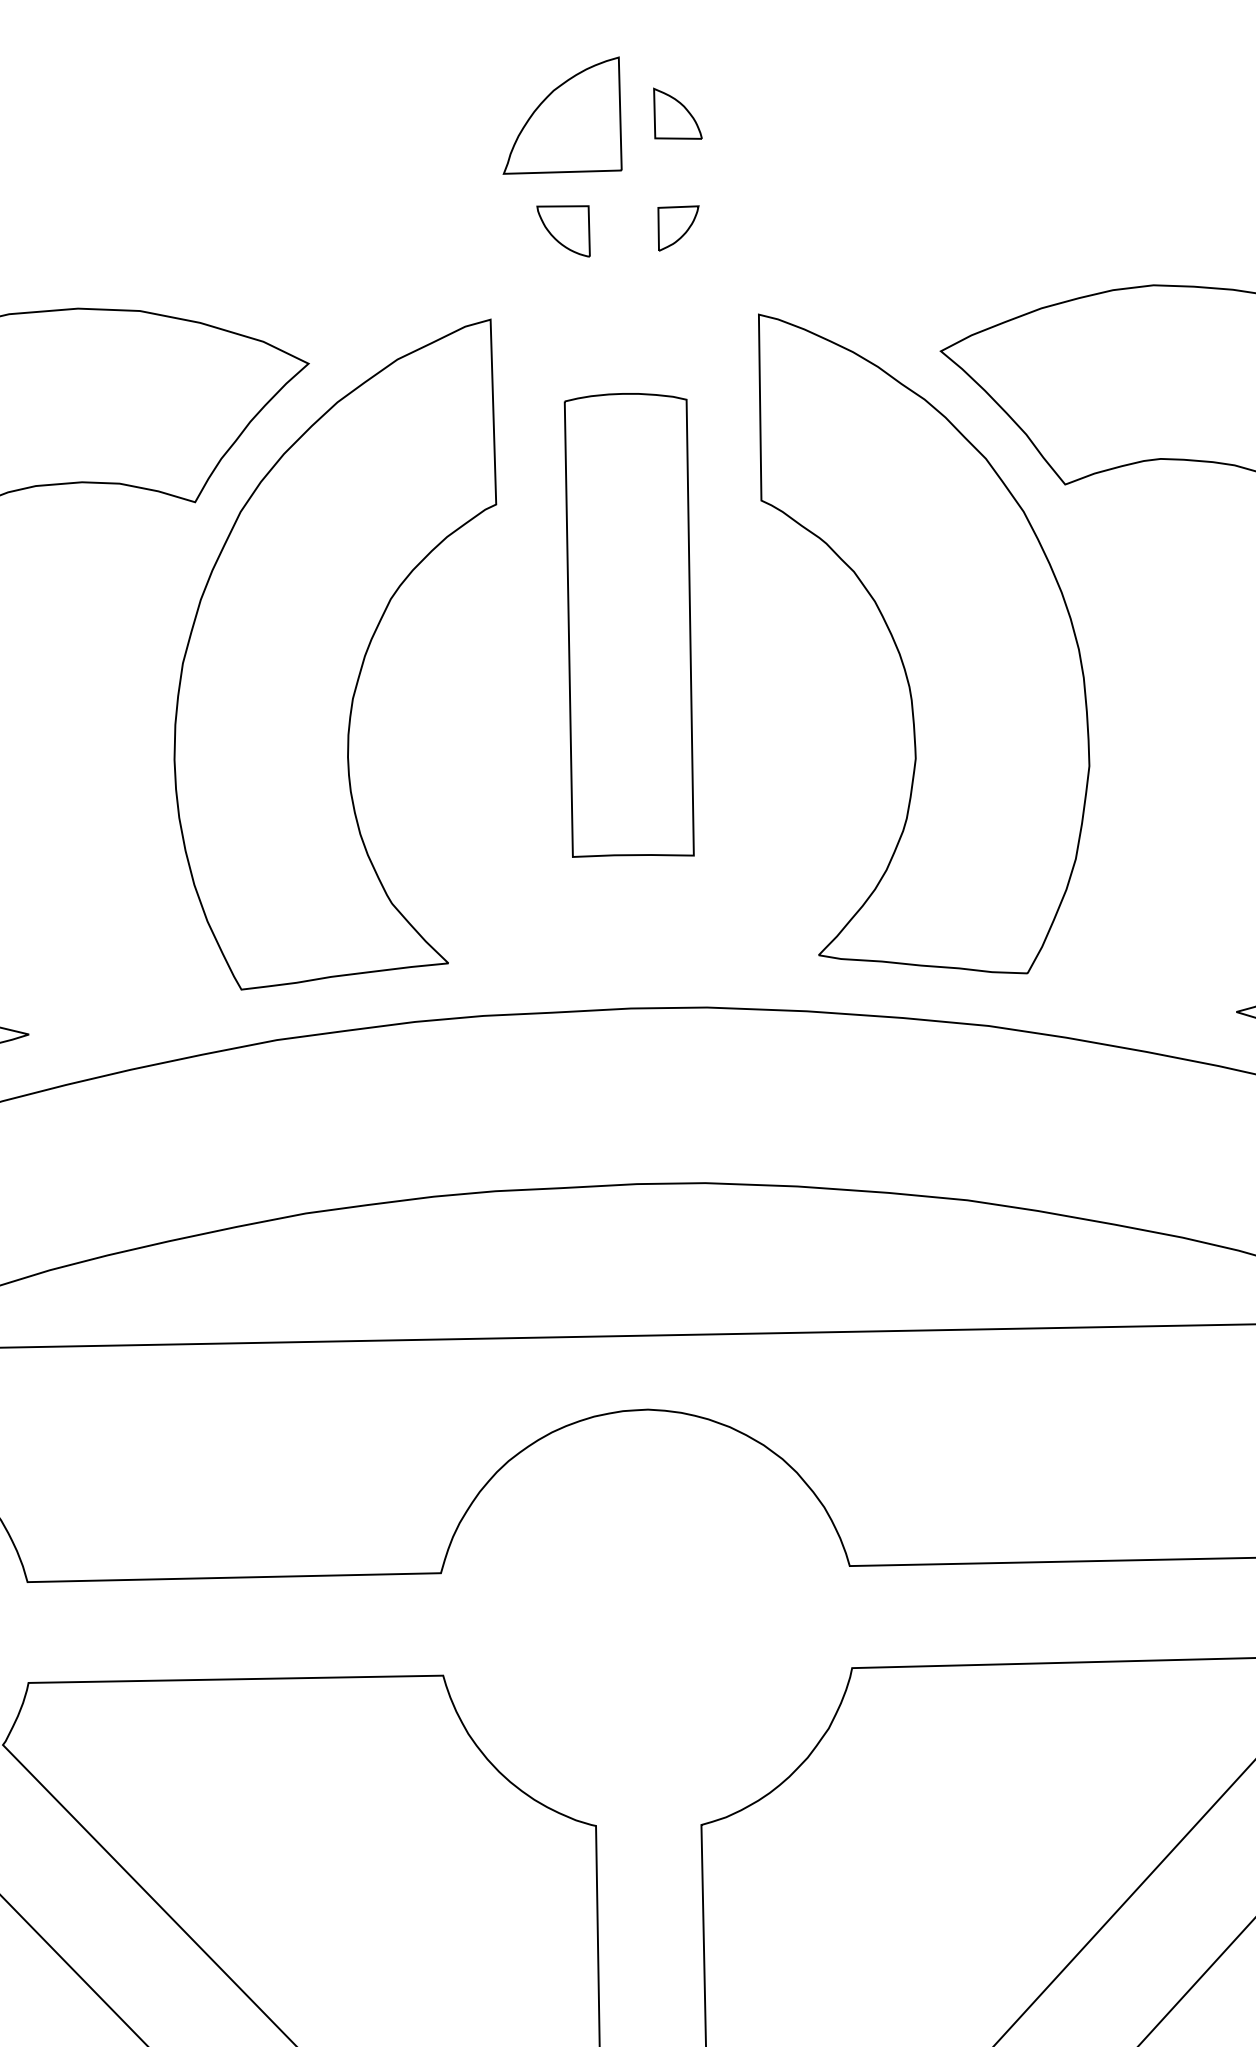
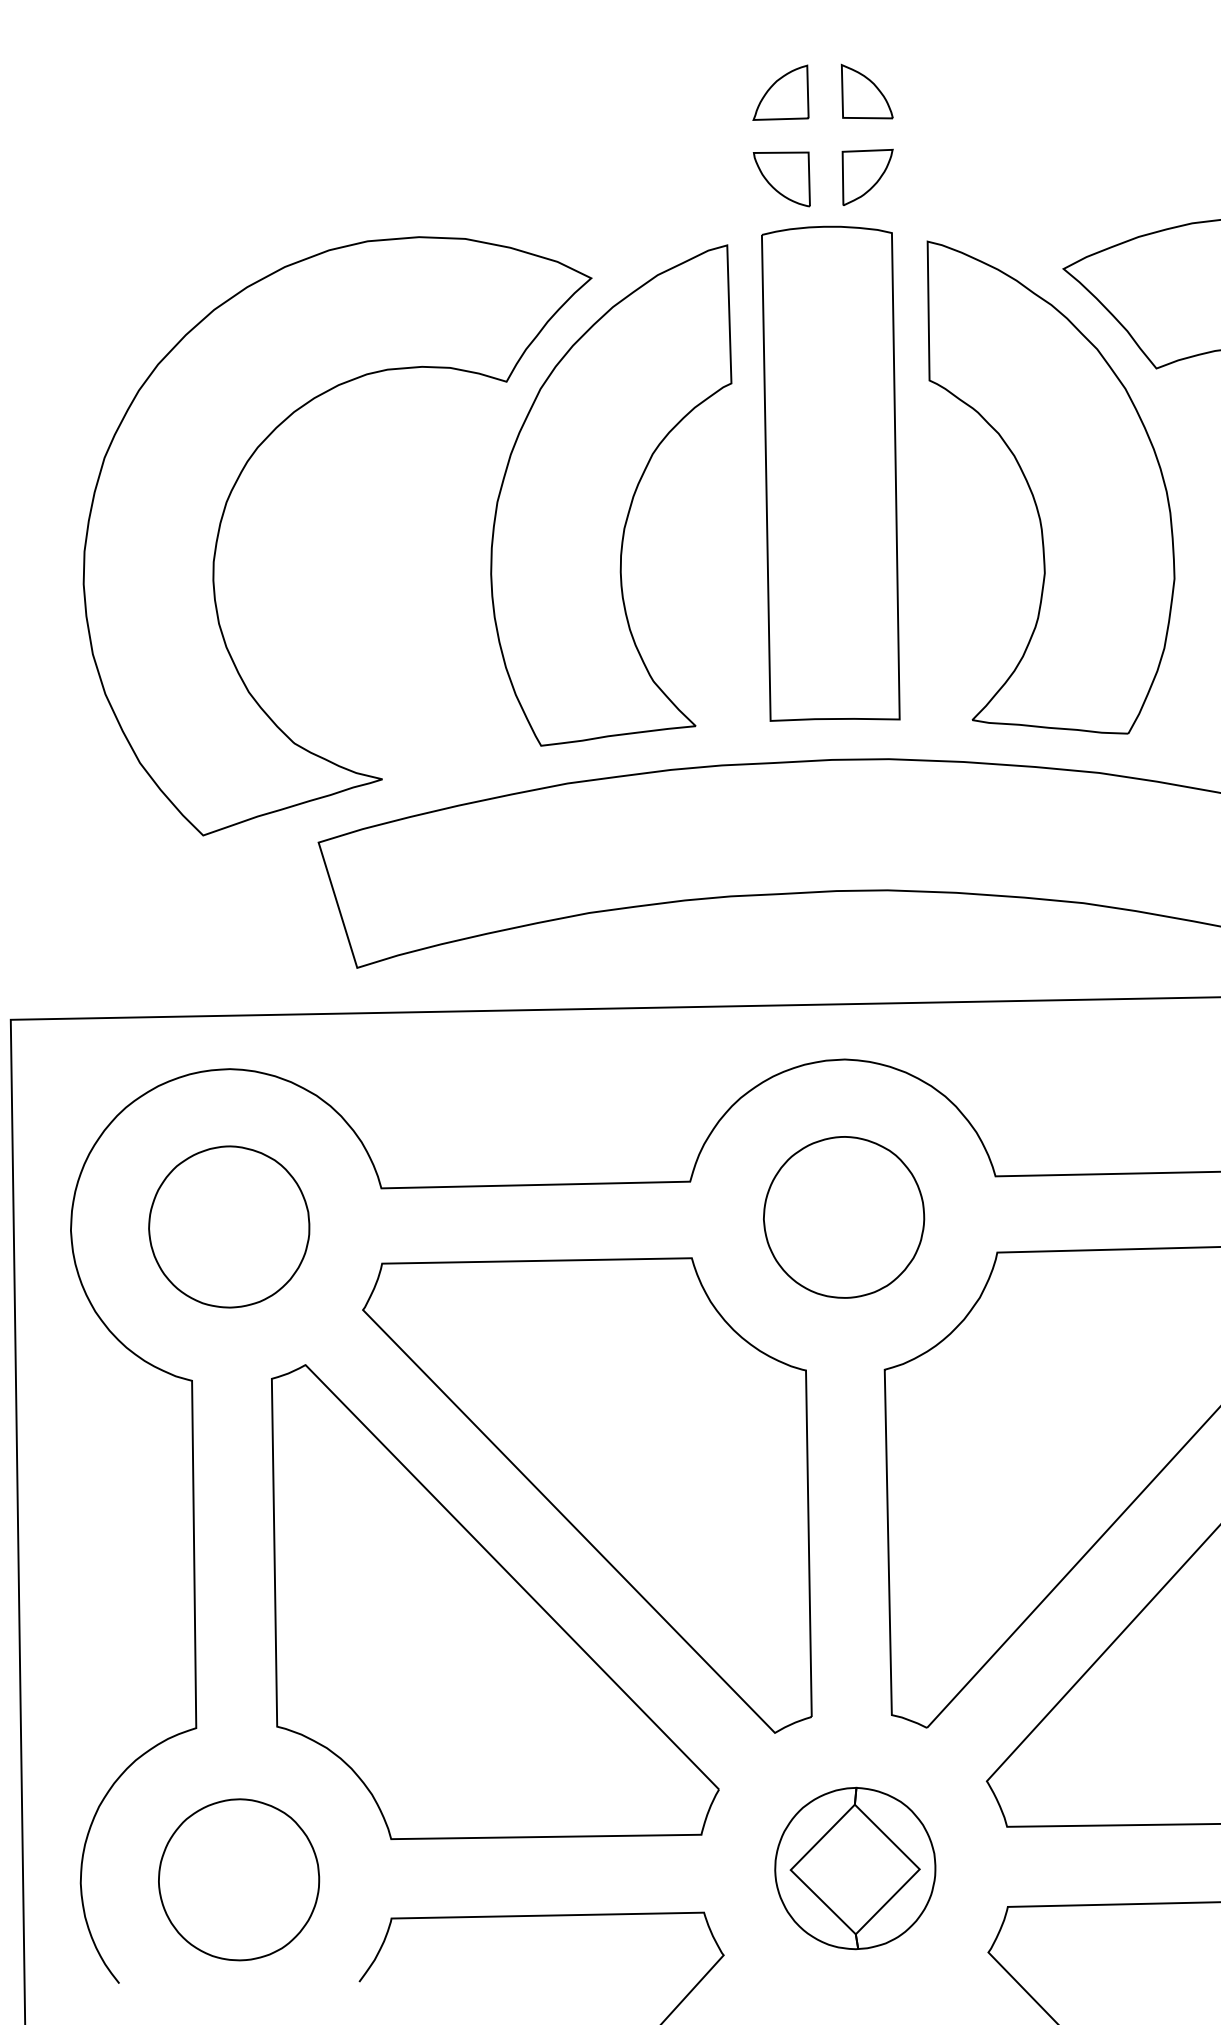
part: (677, 113) -> (866, 91), size x1.43
part: (561, 114) -> (780, 92), size x0.62
part: (678, 227) -> (867, 176), size x1.67
part: (563, 231) -> (781, 179), size x1.43
part: (628, 625) -> (830, 473), size x1.43
part: (647, 1621) -> (844, 1217), added

